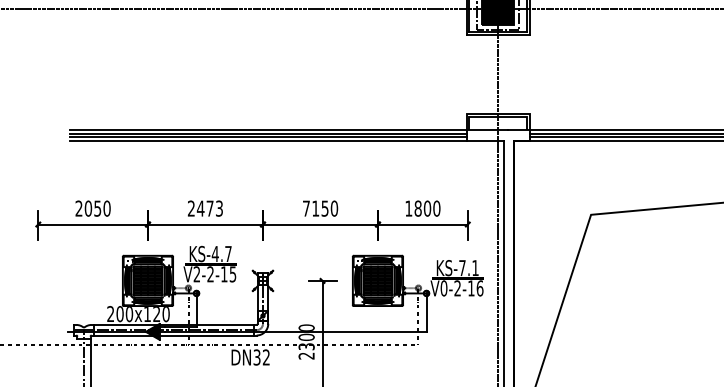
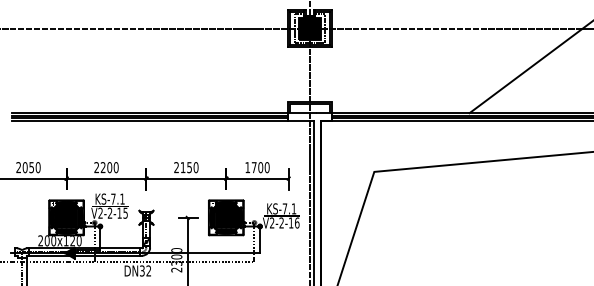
text: (209, 208) -> (109, 167), 2473 -> 2200
text: (306, 208) -> (176, 167), 7150 -> 2150
text: (417, 208) -> (253, 167), 1800 -> 1700
text: (221, 253) -> (117, 198), KS-4.7 -> KS-7.1
text: (443, 287) -> (271, 222), V0-2-16 -> V2-2-16

